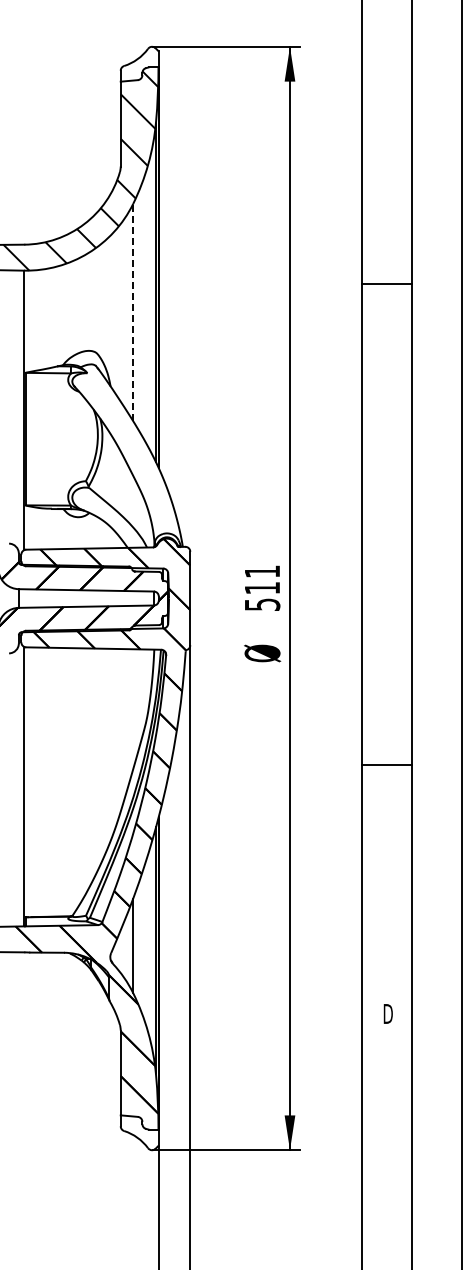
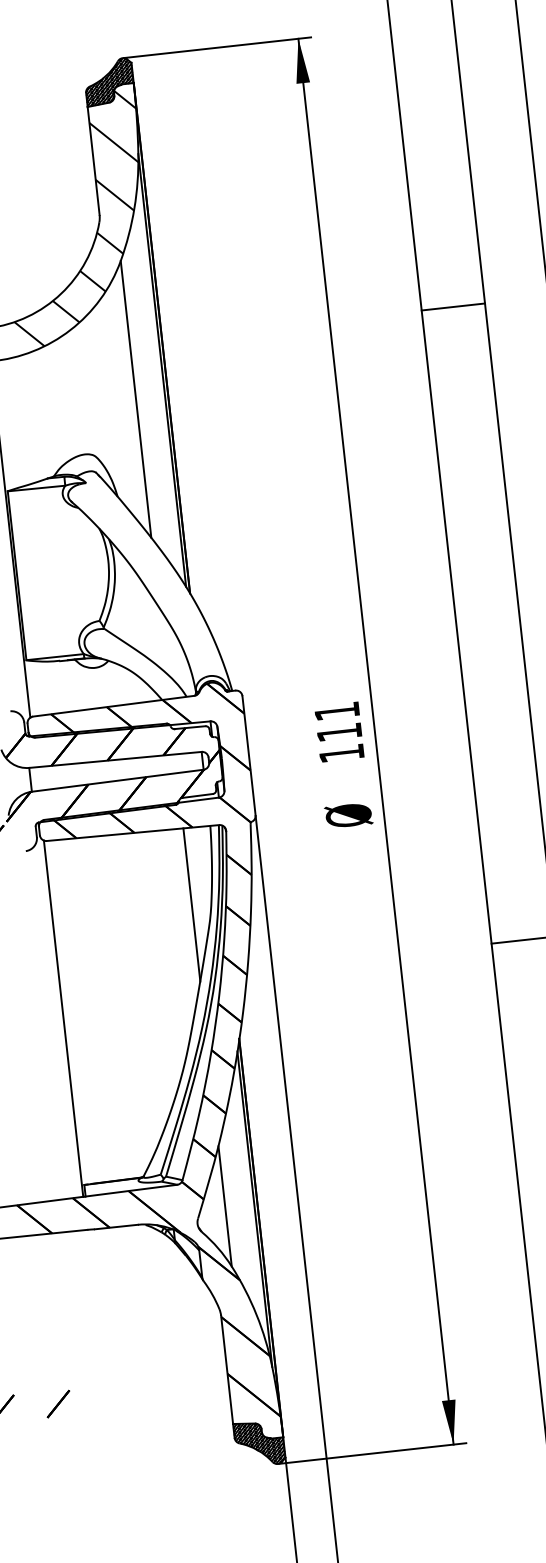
hatch: (139, 63) -> (109, 81), added
line: (387, 284) -> (453, 307), moved
line: (133, 312) -> (136, 399), dashed -> solid
text: (262, 604) -> (341, 753), 511 -> 111
line: (133, 709) -> (192, 905), added
hatch: (139, 1132) -> (259, 1443), added

